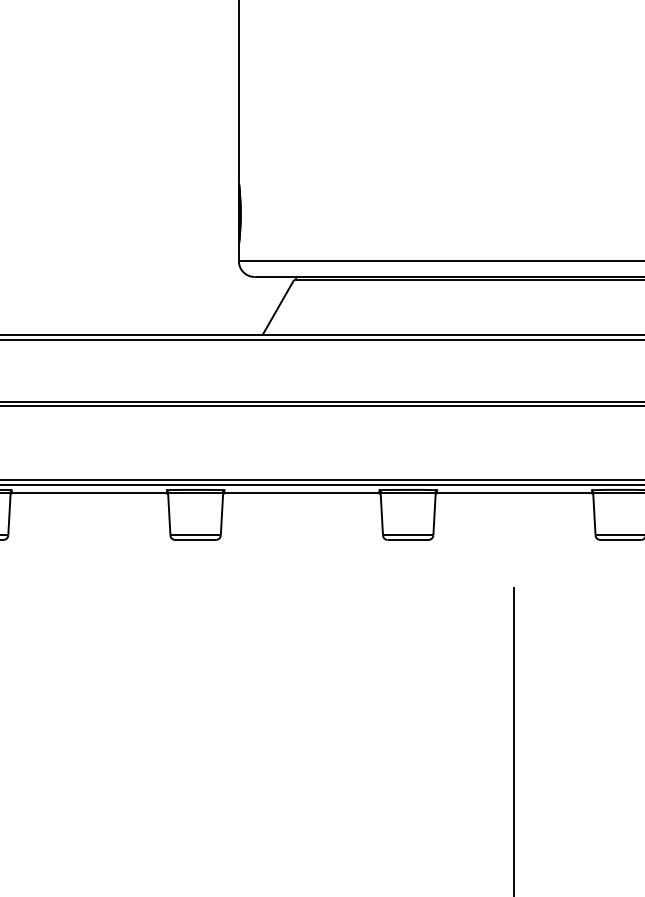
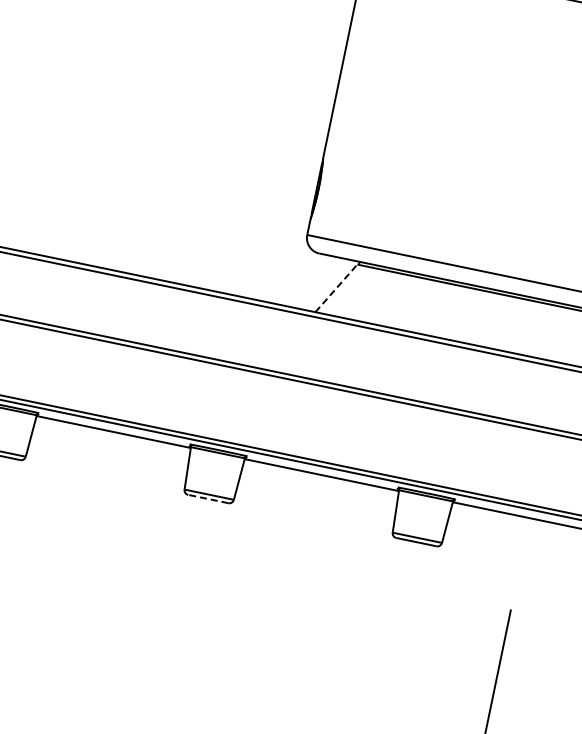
line: (278, 307) -> (336, 288), solid -> dashed
line: (195, 539) -> (208, 498), solid -> dashed

